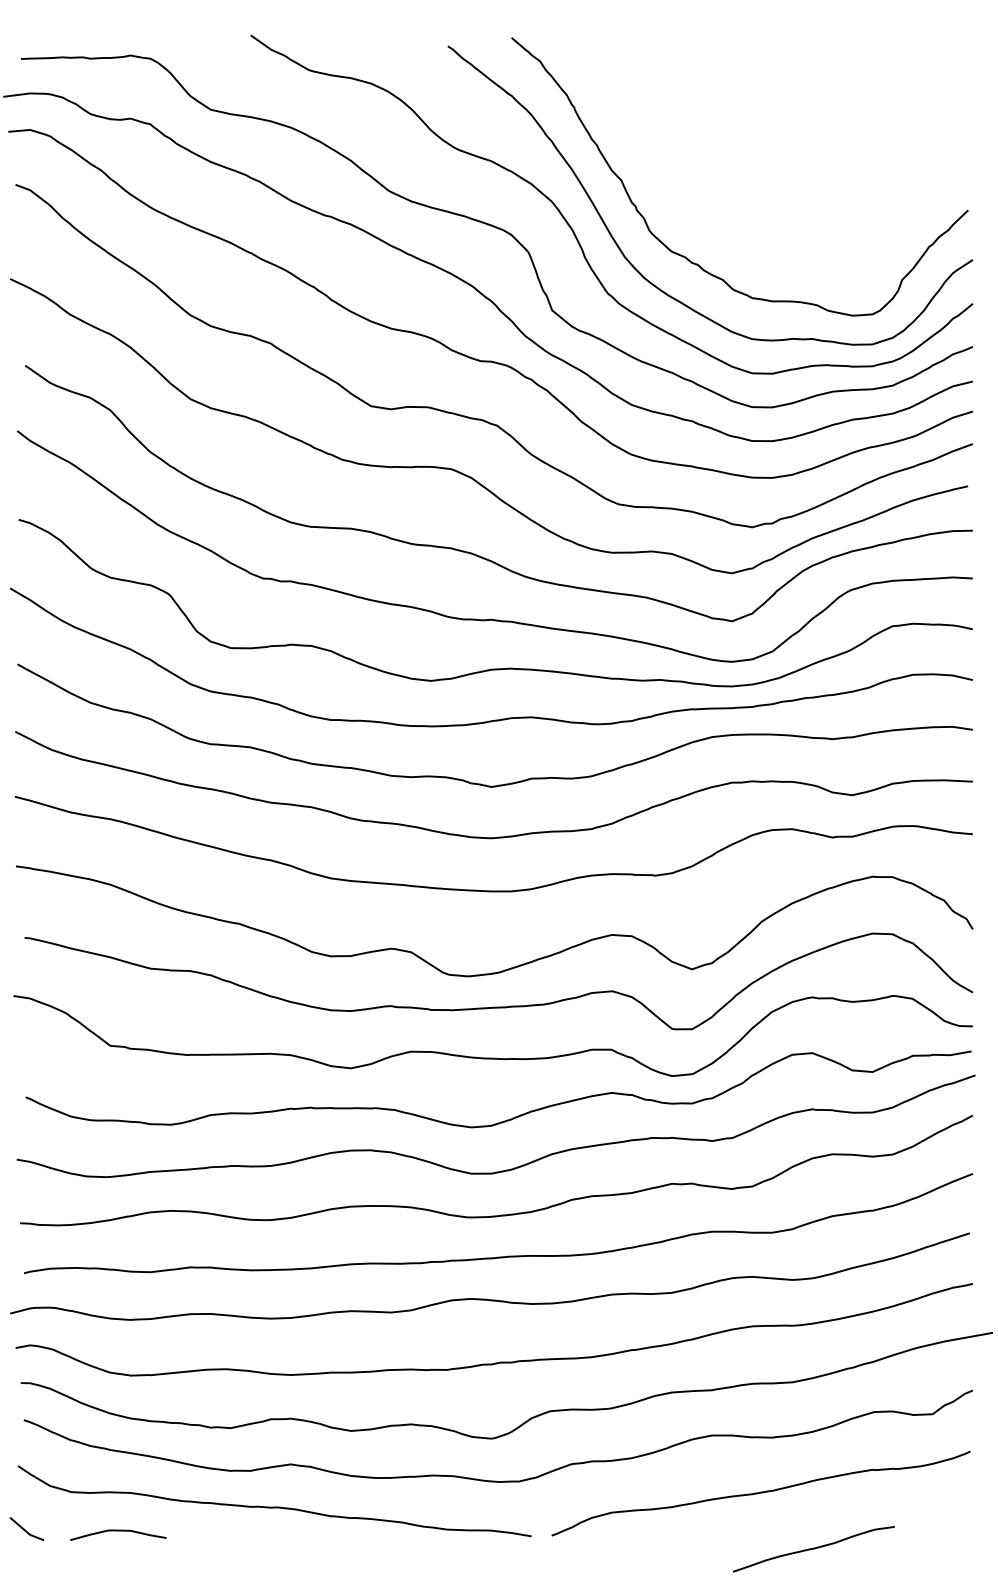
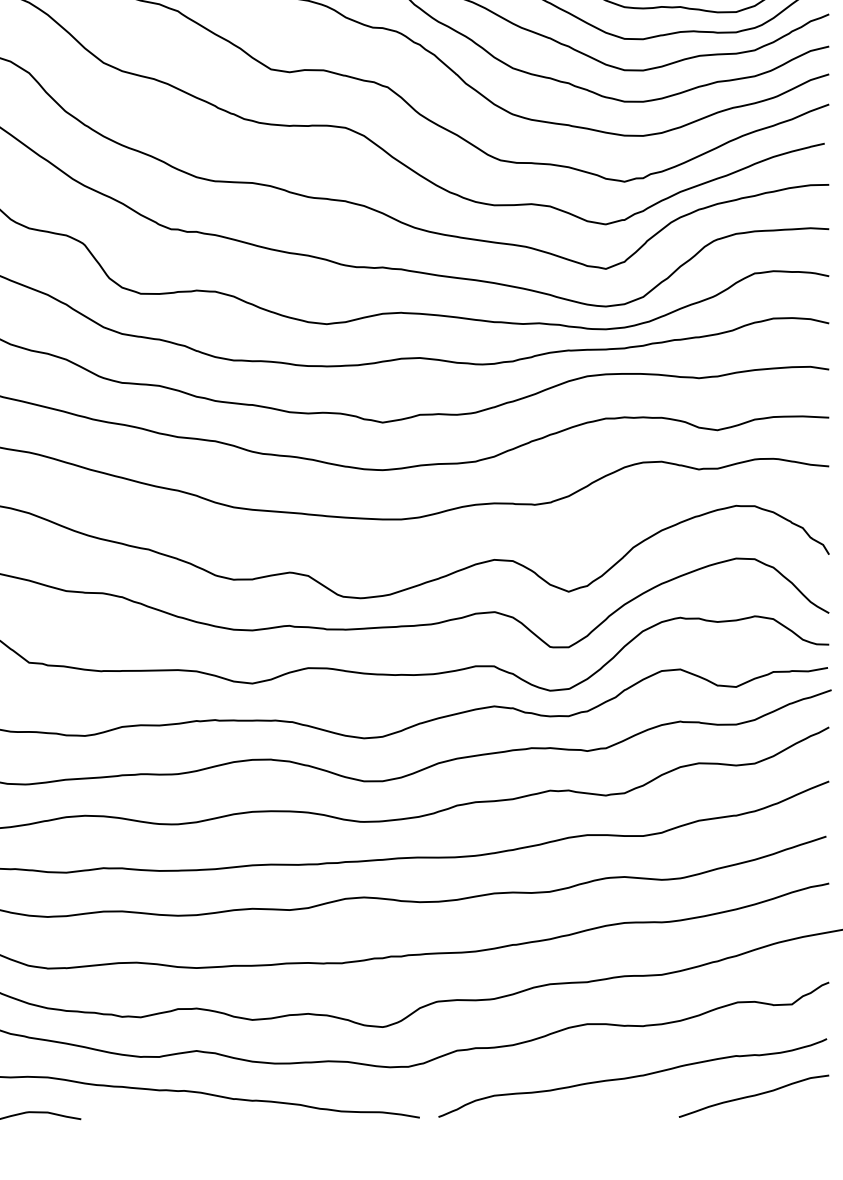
curve: (813, 1549) -> (753, 1096), moved

